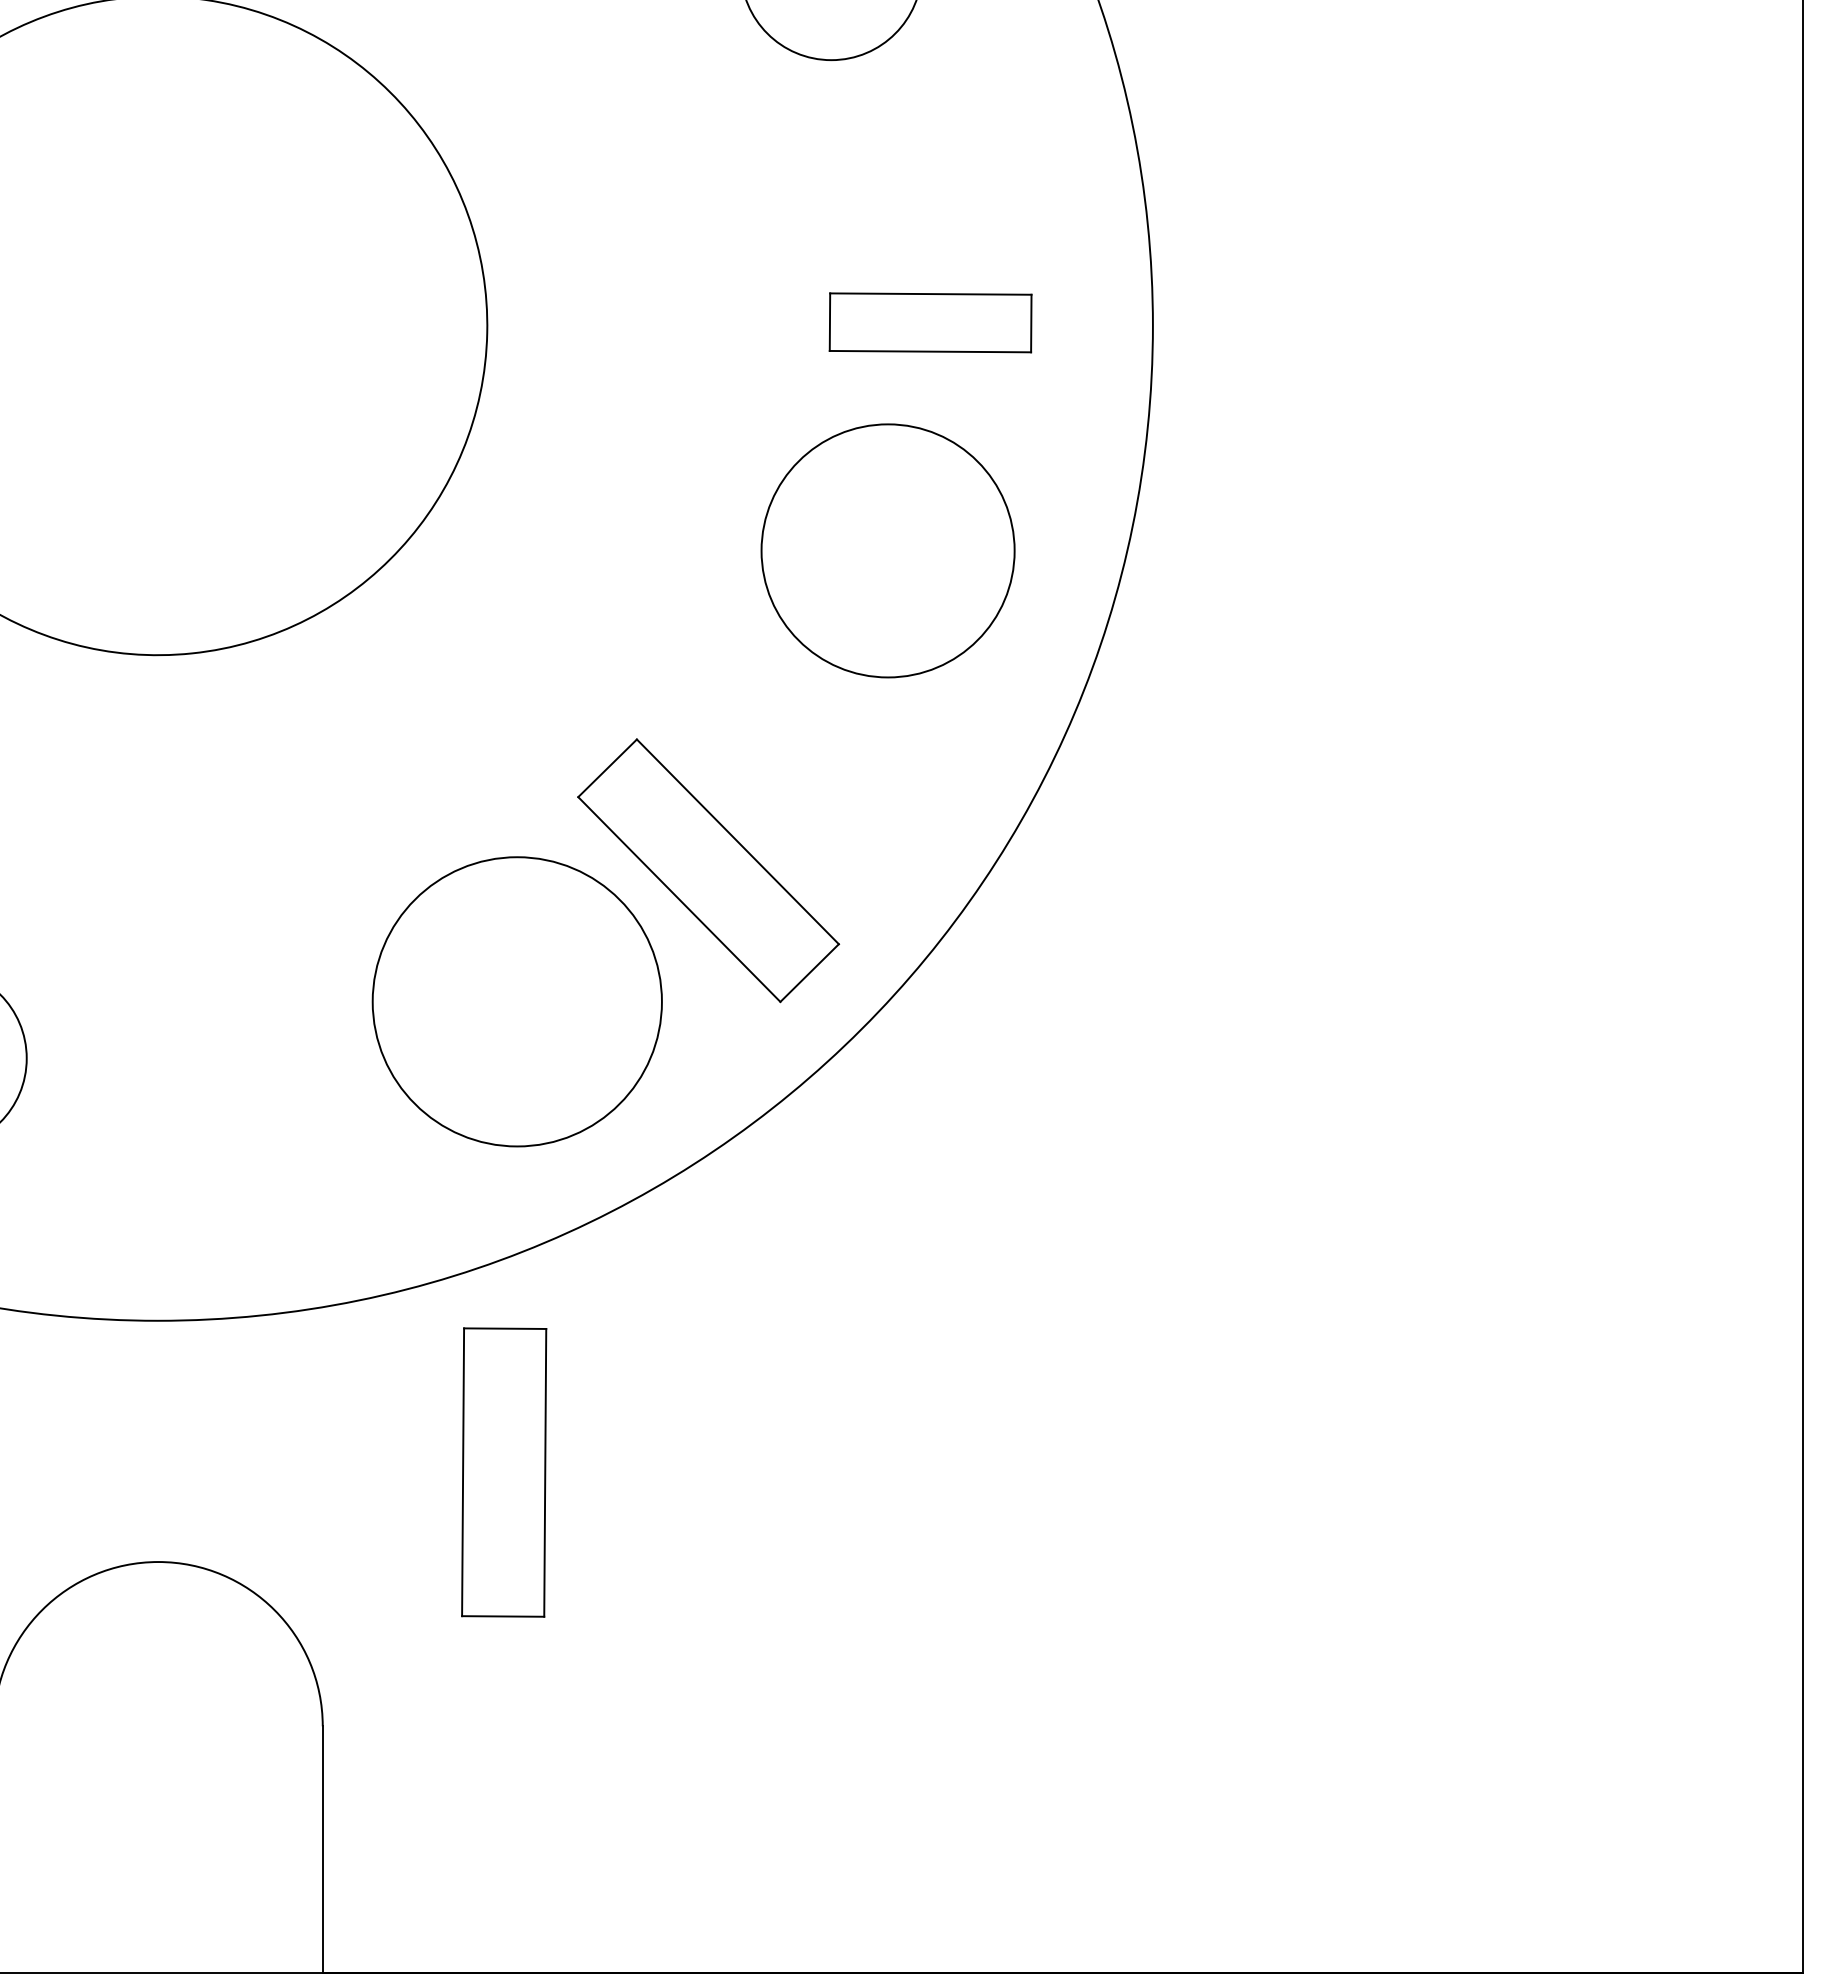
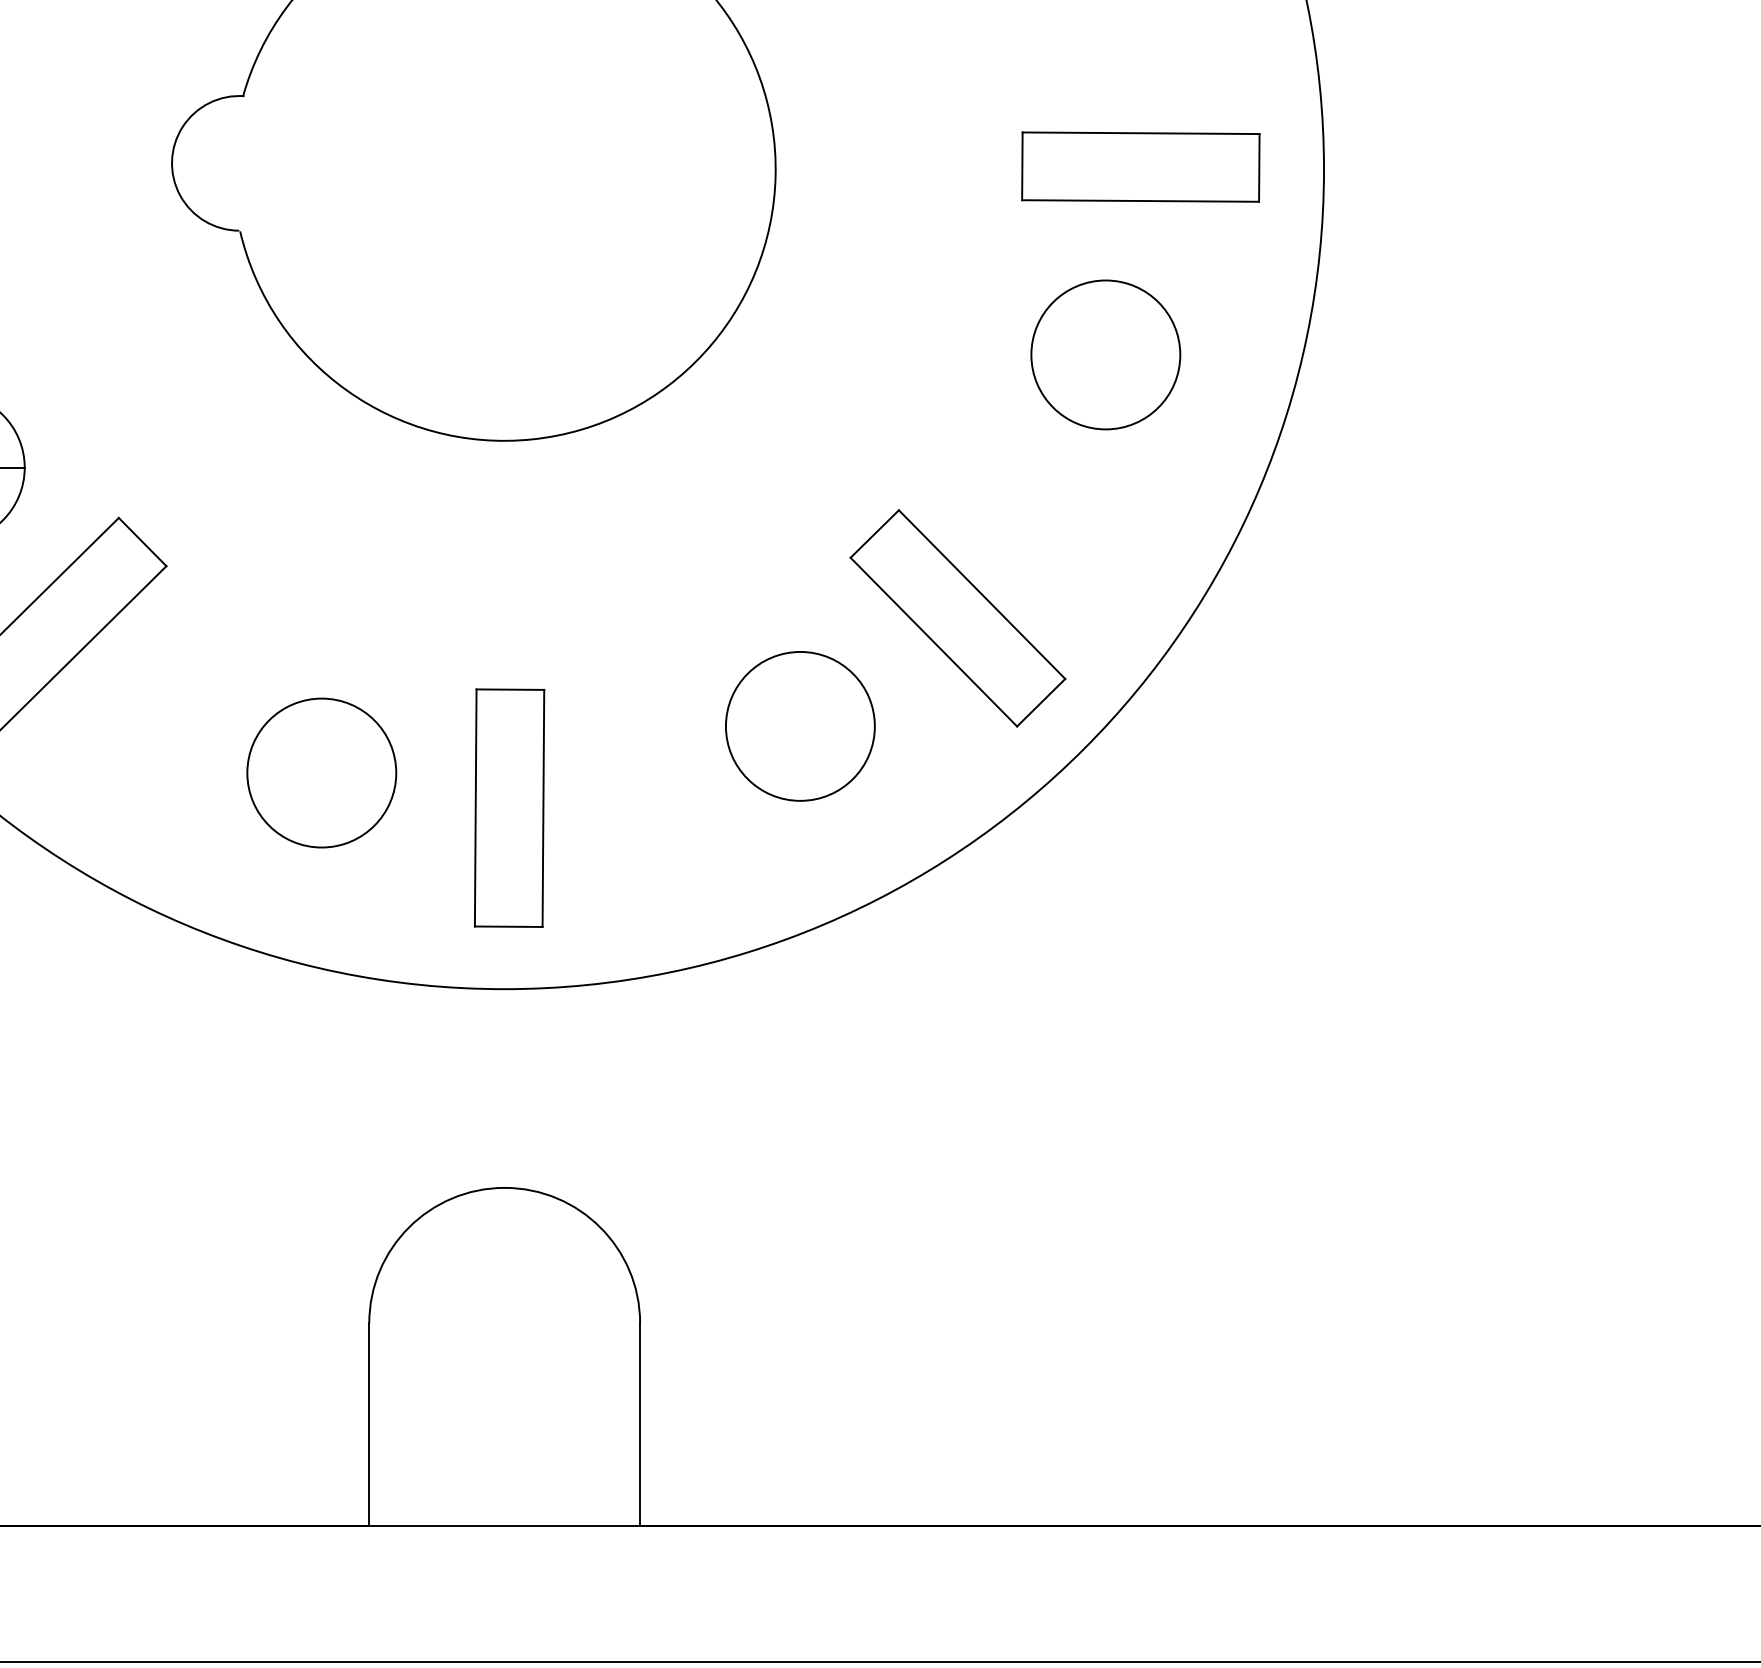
part: (930, 322) -> (1140, 166), size x1.43
circle: (887, 550) -> (1105, 354), size x0.71
circle: (516, 1000) -> (799, 725), size x0.62
part: (504, 1471) -> (509, 807), moved

